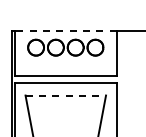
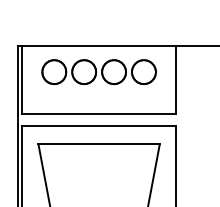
line: (65, 30) -> (98, 46), dashed -> solid
line: (66, 95) -> (100, 144), dashed -> solid

